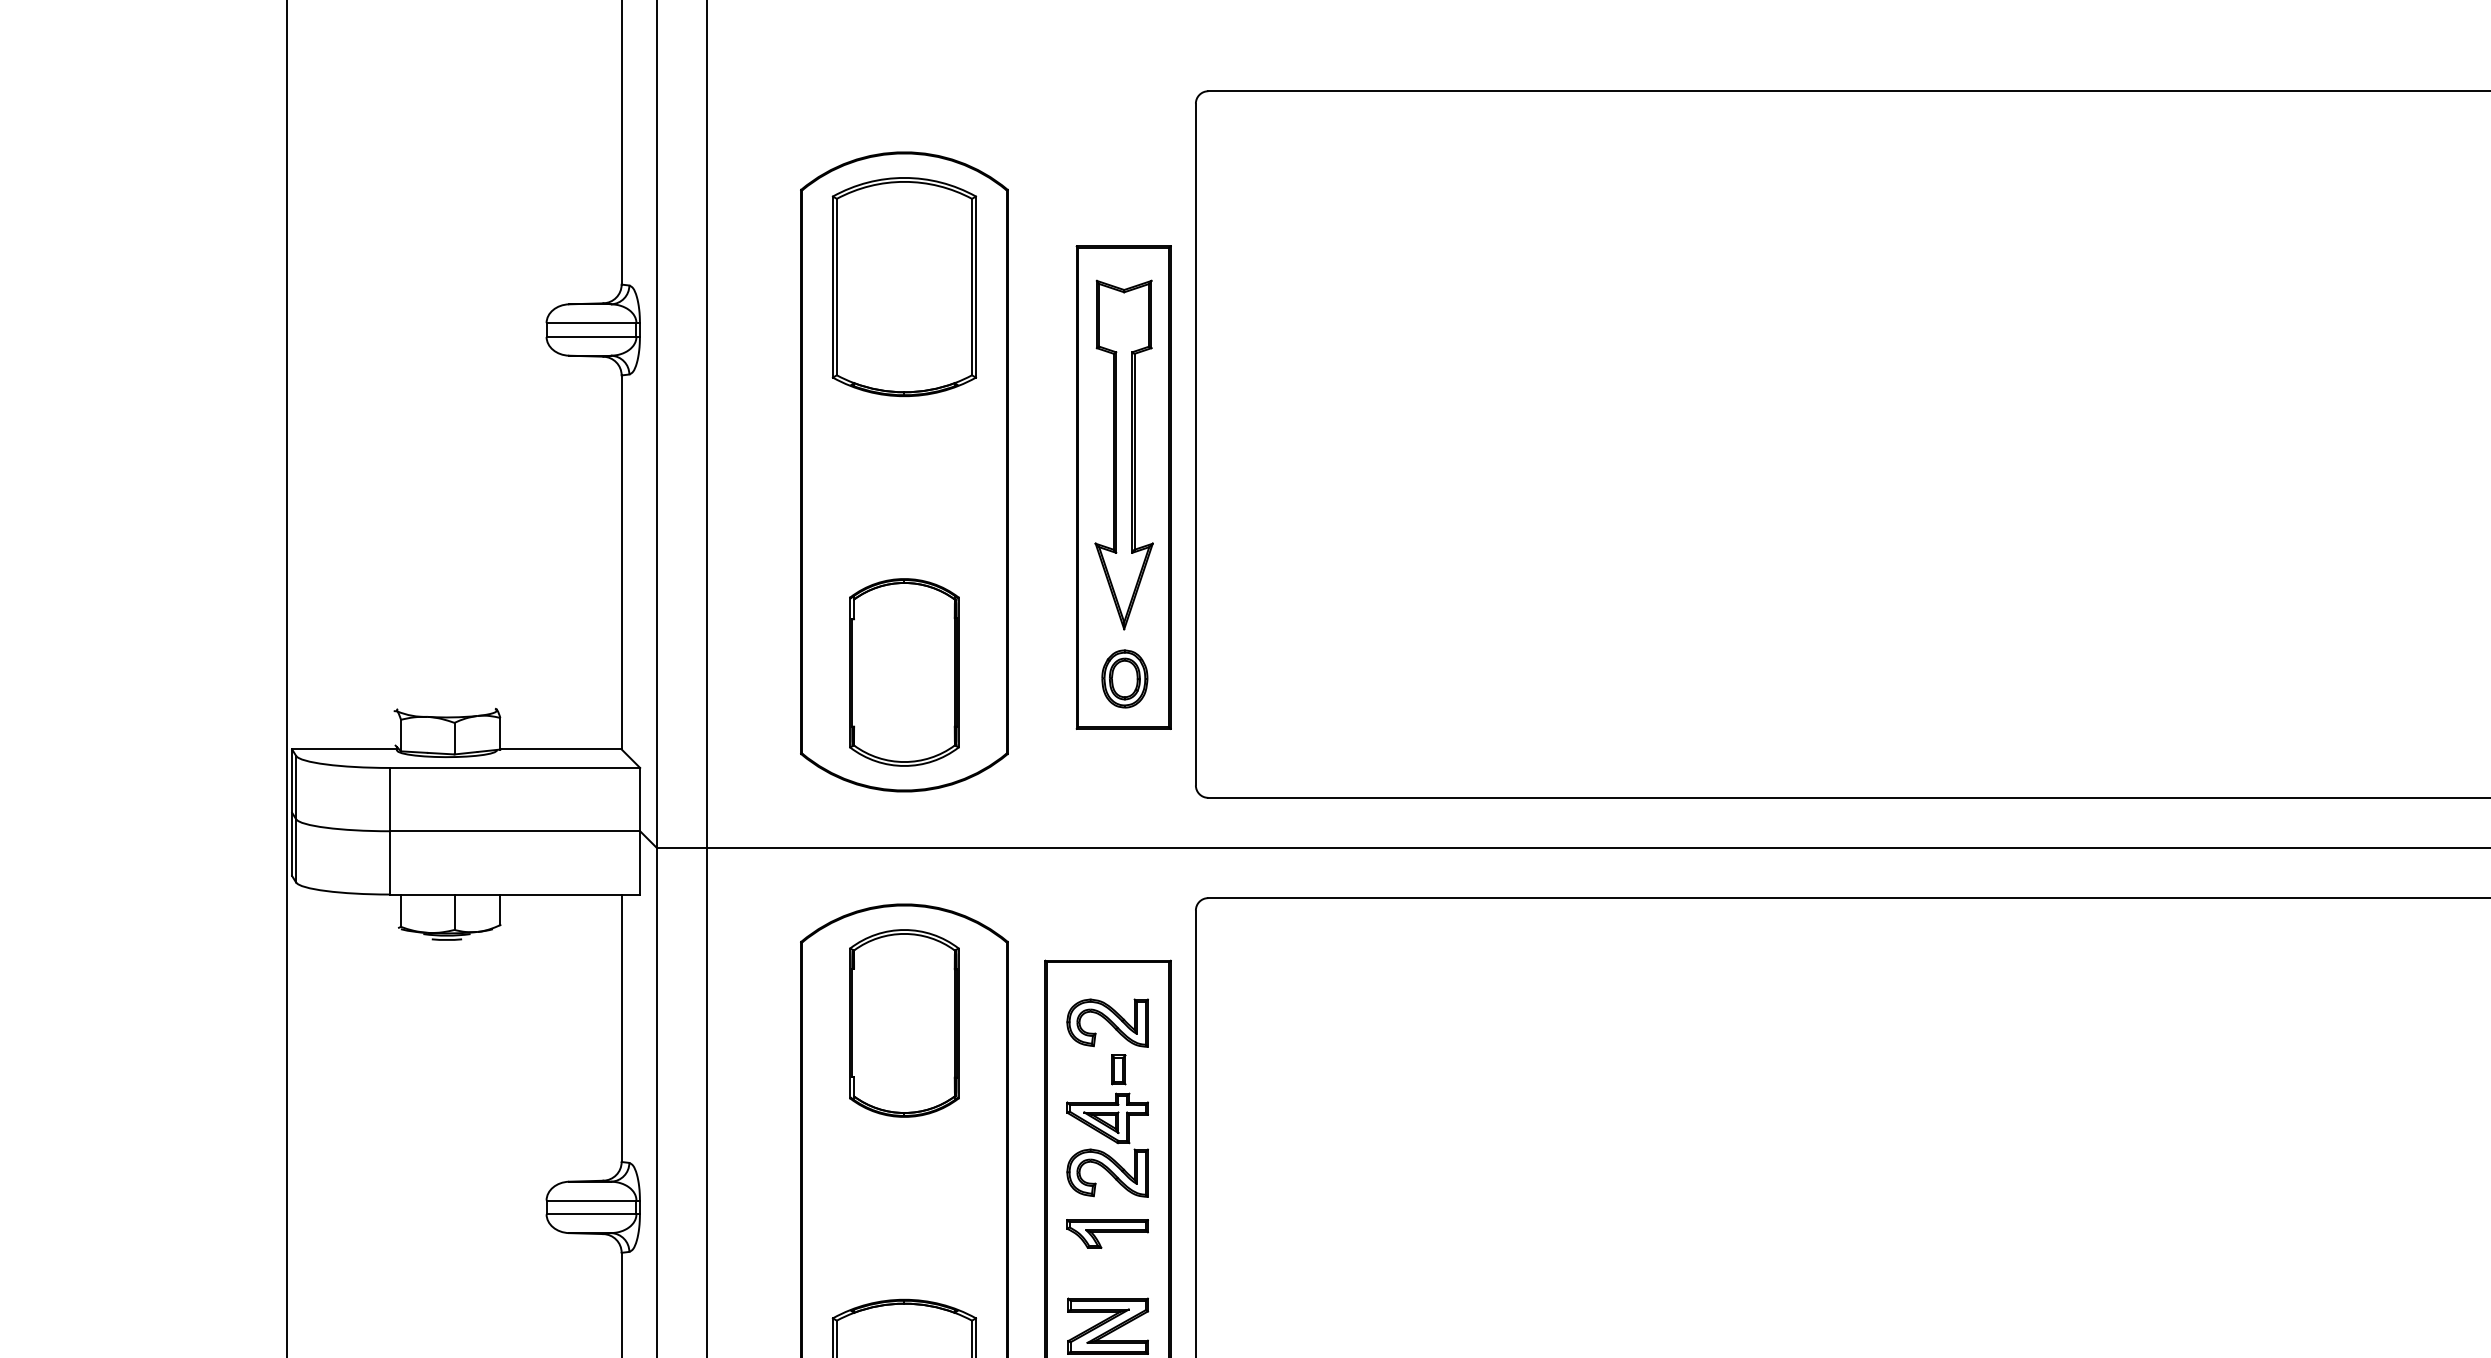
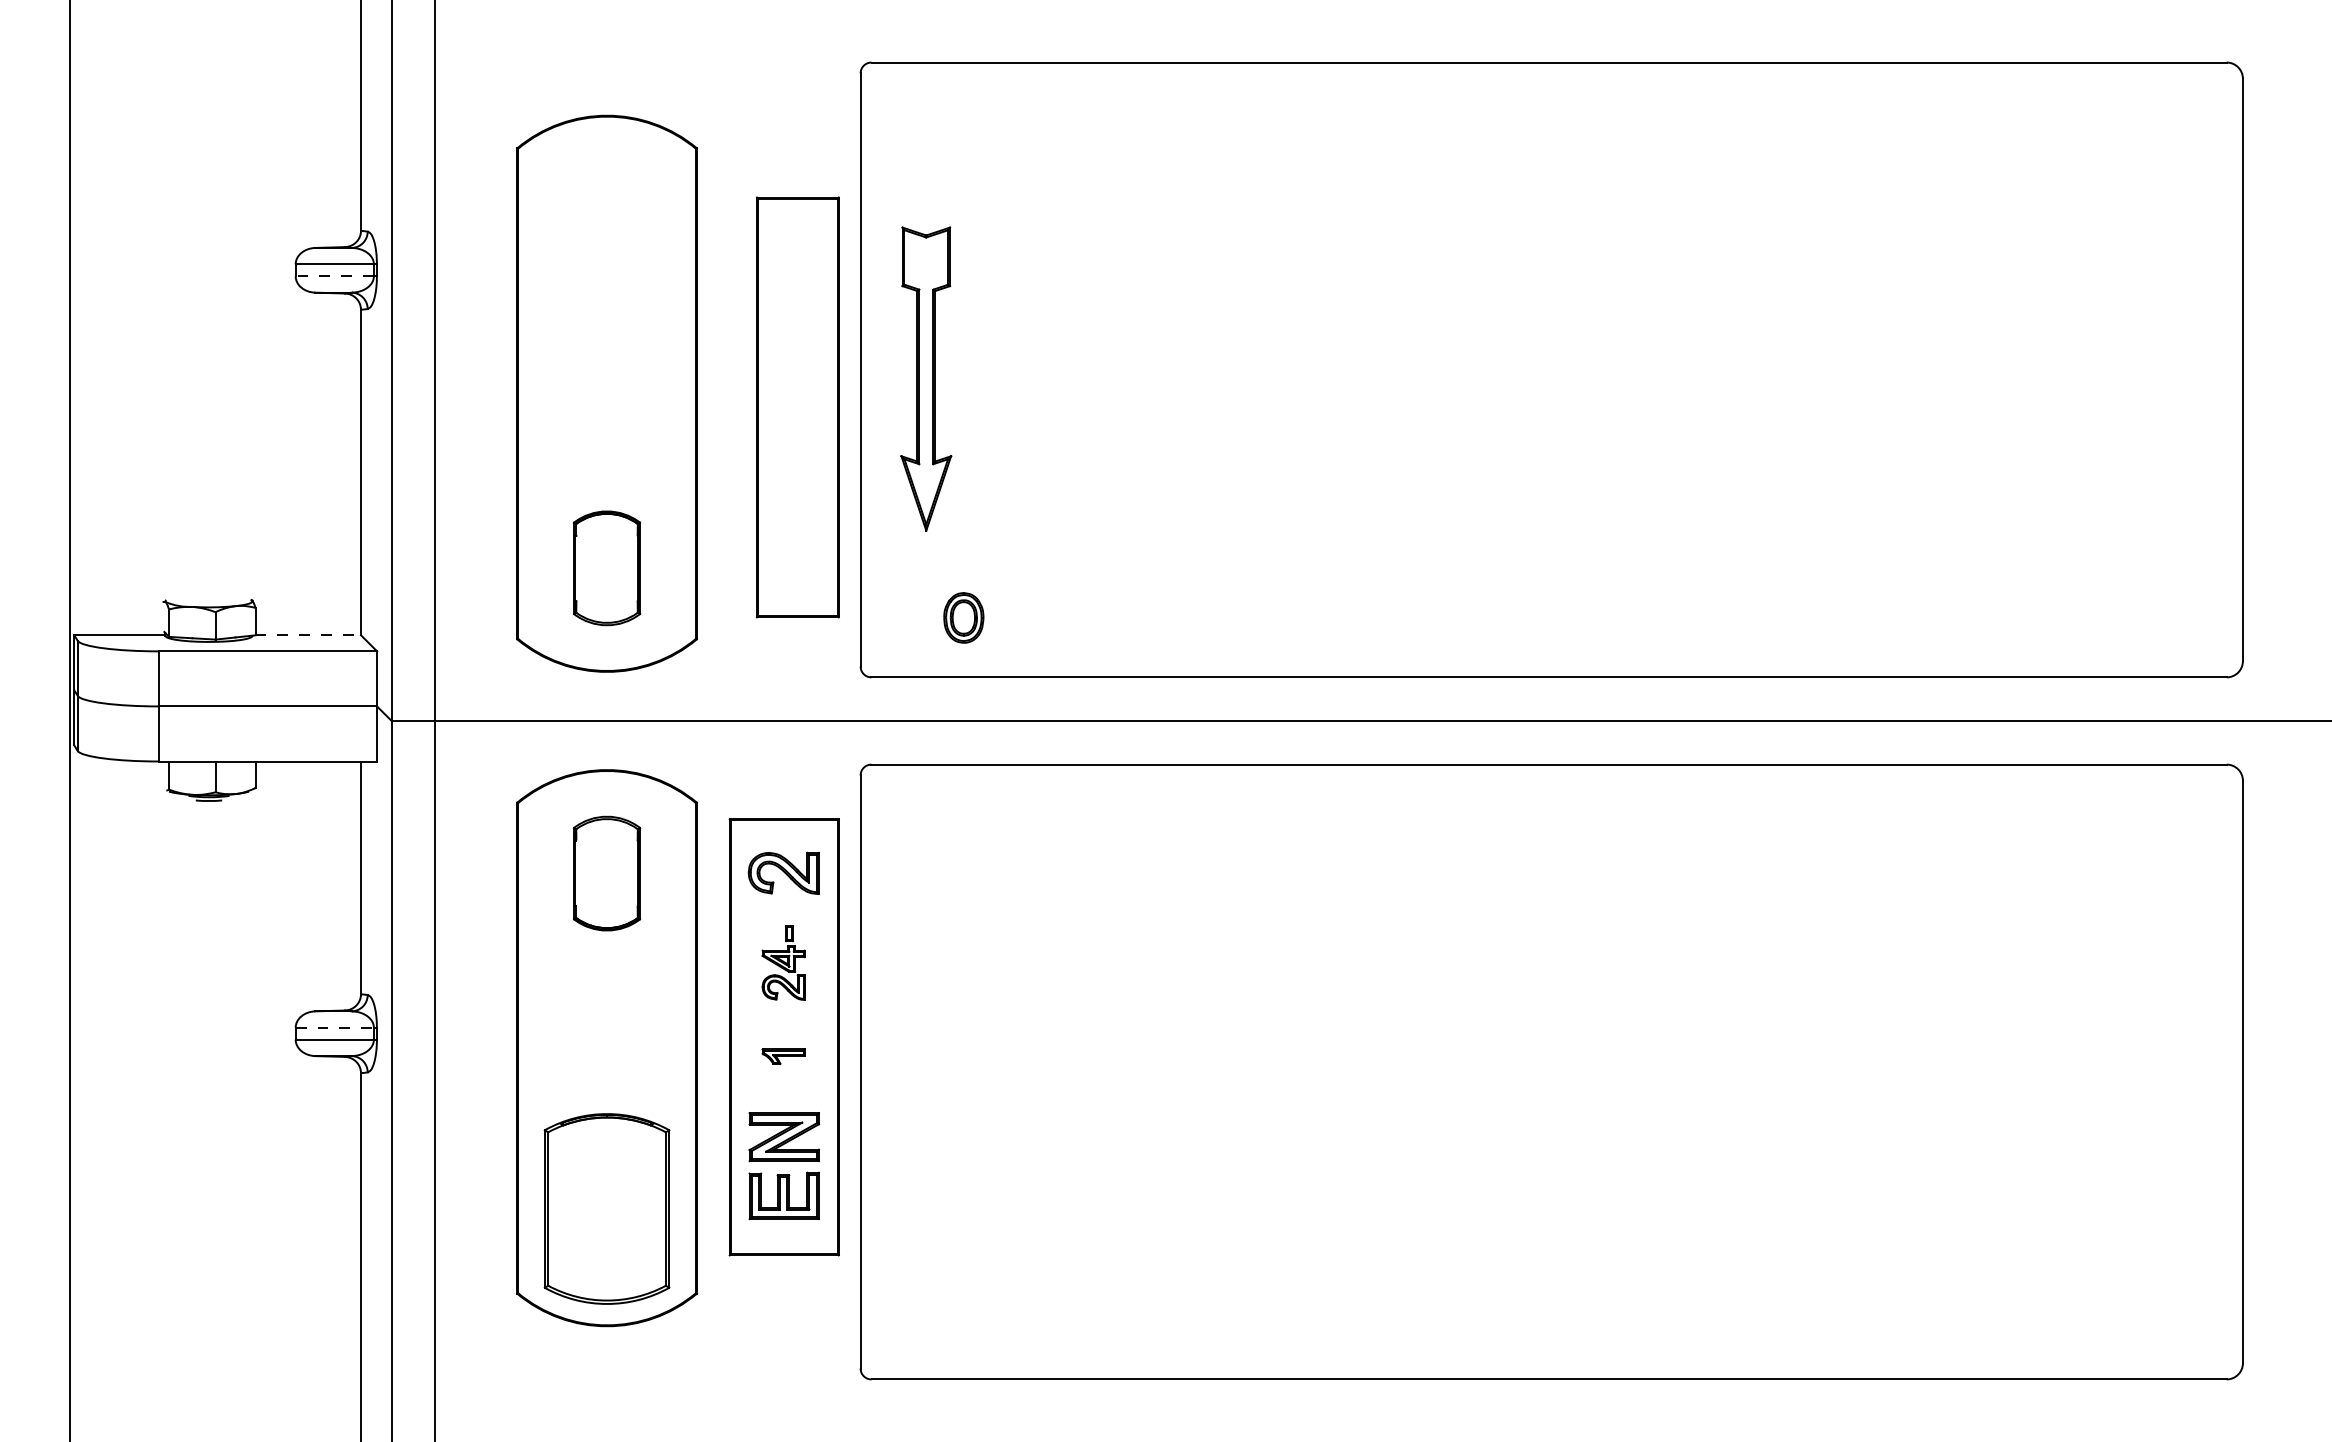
part: (903, 286) -> (606, 232), removed
line: (591, 337) -> (334, 276), solid -> dashed
part: (1124, 454) -> (926, 378), moved
part: (903, 672) -> (606, 568), size x0.7
part: (1124, 678) -> (963, 617), moved
line: (561, 749) -> (308, 635), solid -> dashed
part: (903, 1023) -> (606, 873), size x0.7
part: (1107, 1125) -> (783, 962), size x0.6
line: (592, 1200) -> (335, 1027), solid -> dashed
part: (1107, 1233) -> (783, 1056), size x0.6

